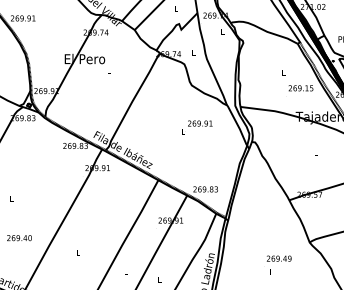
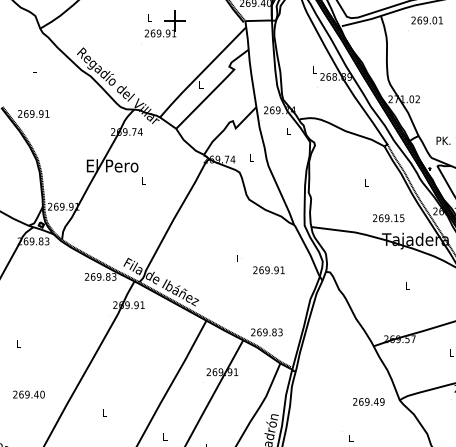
text: (300, 88) -> (388, 218), moved
text: (199, 123) -> (268, 270), moved
text: (278, 258) -> (368, 401), moved

